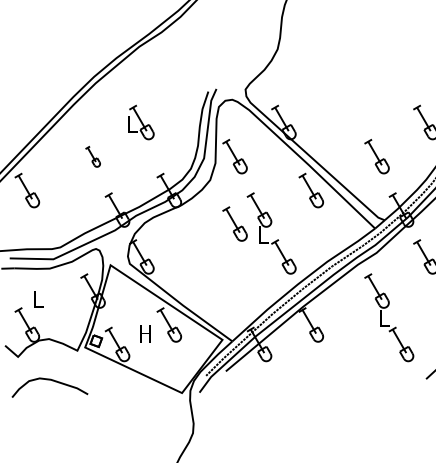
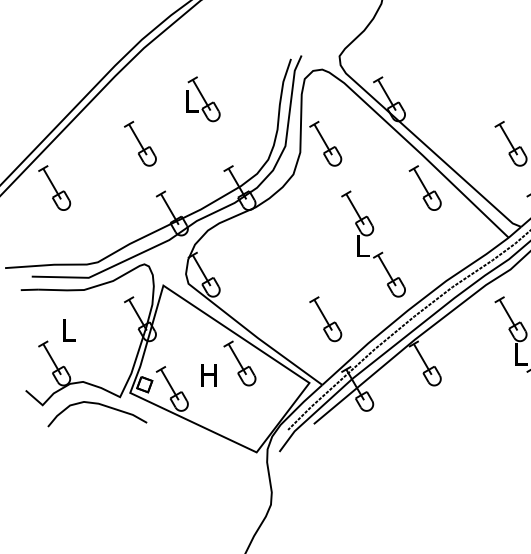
part: (92, 156) -> (139, 143), size x1.67
part: (234, 223) -> (325, 318), moved
curve: (52, 381) -> (100, 405), moved

